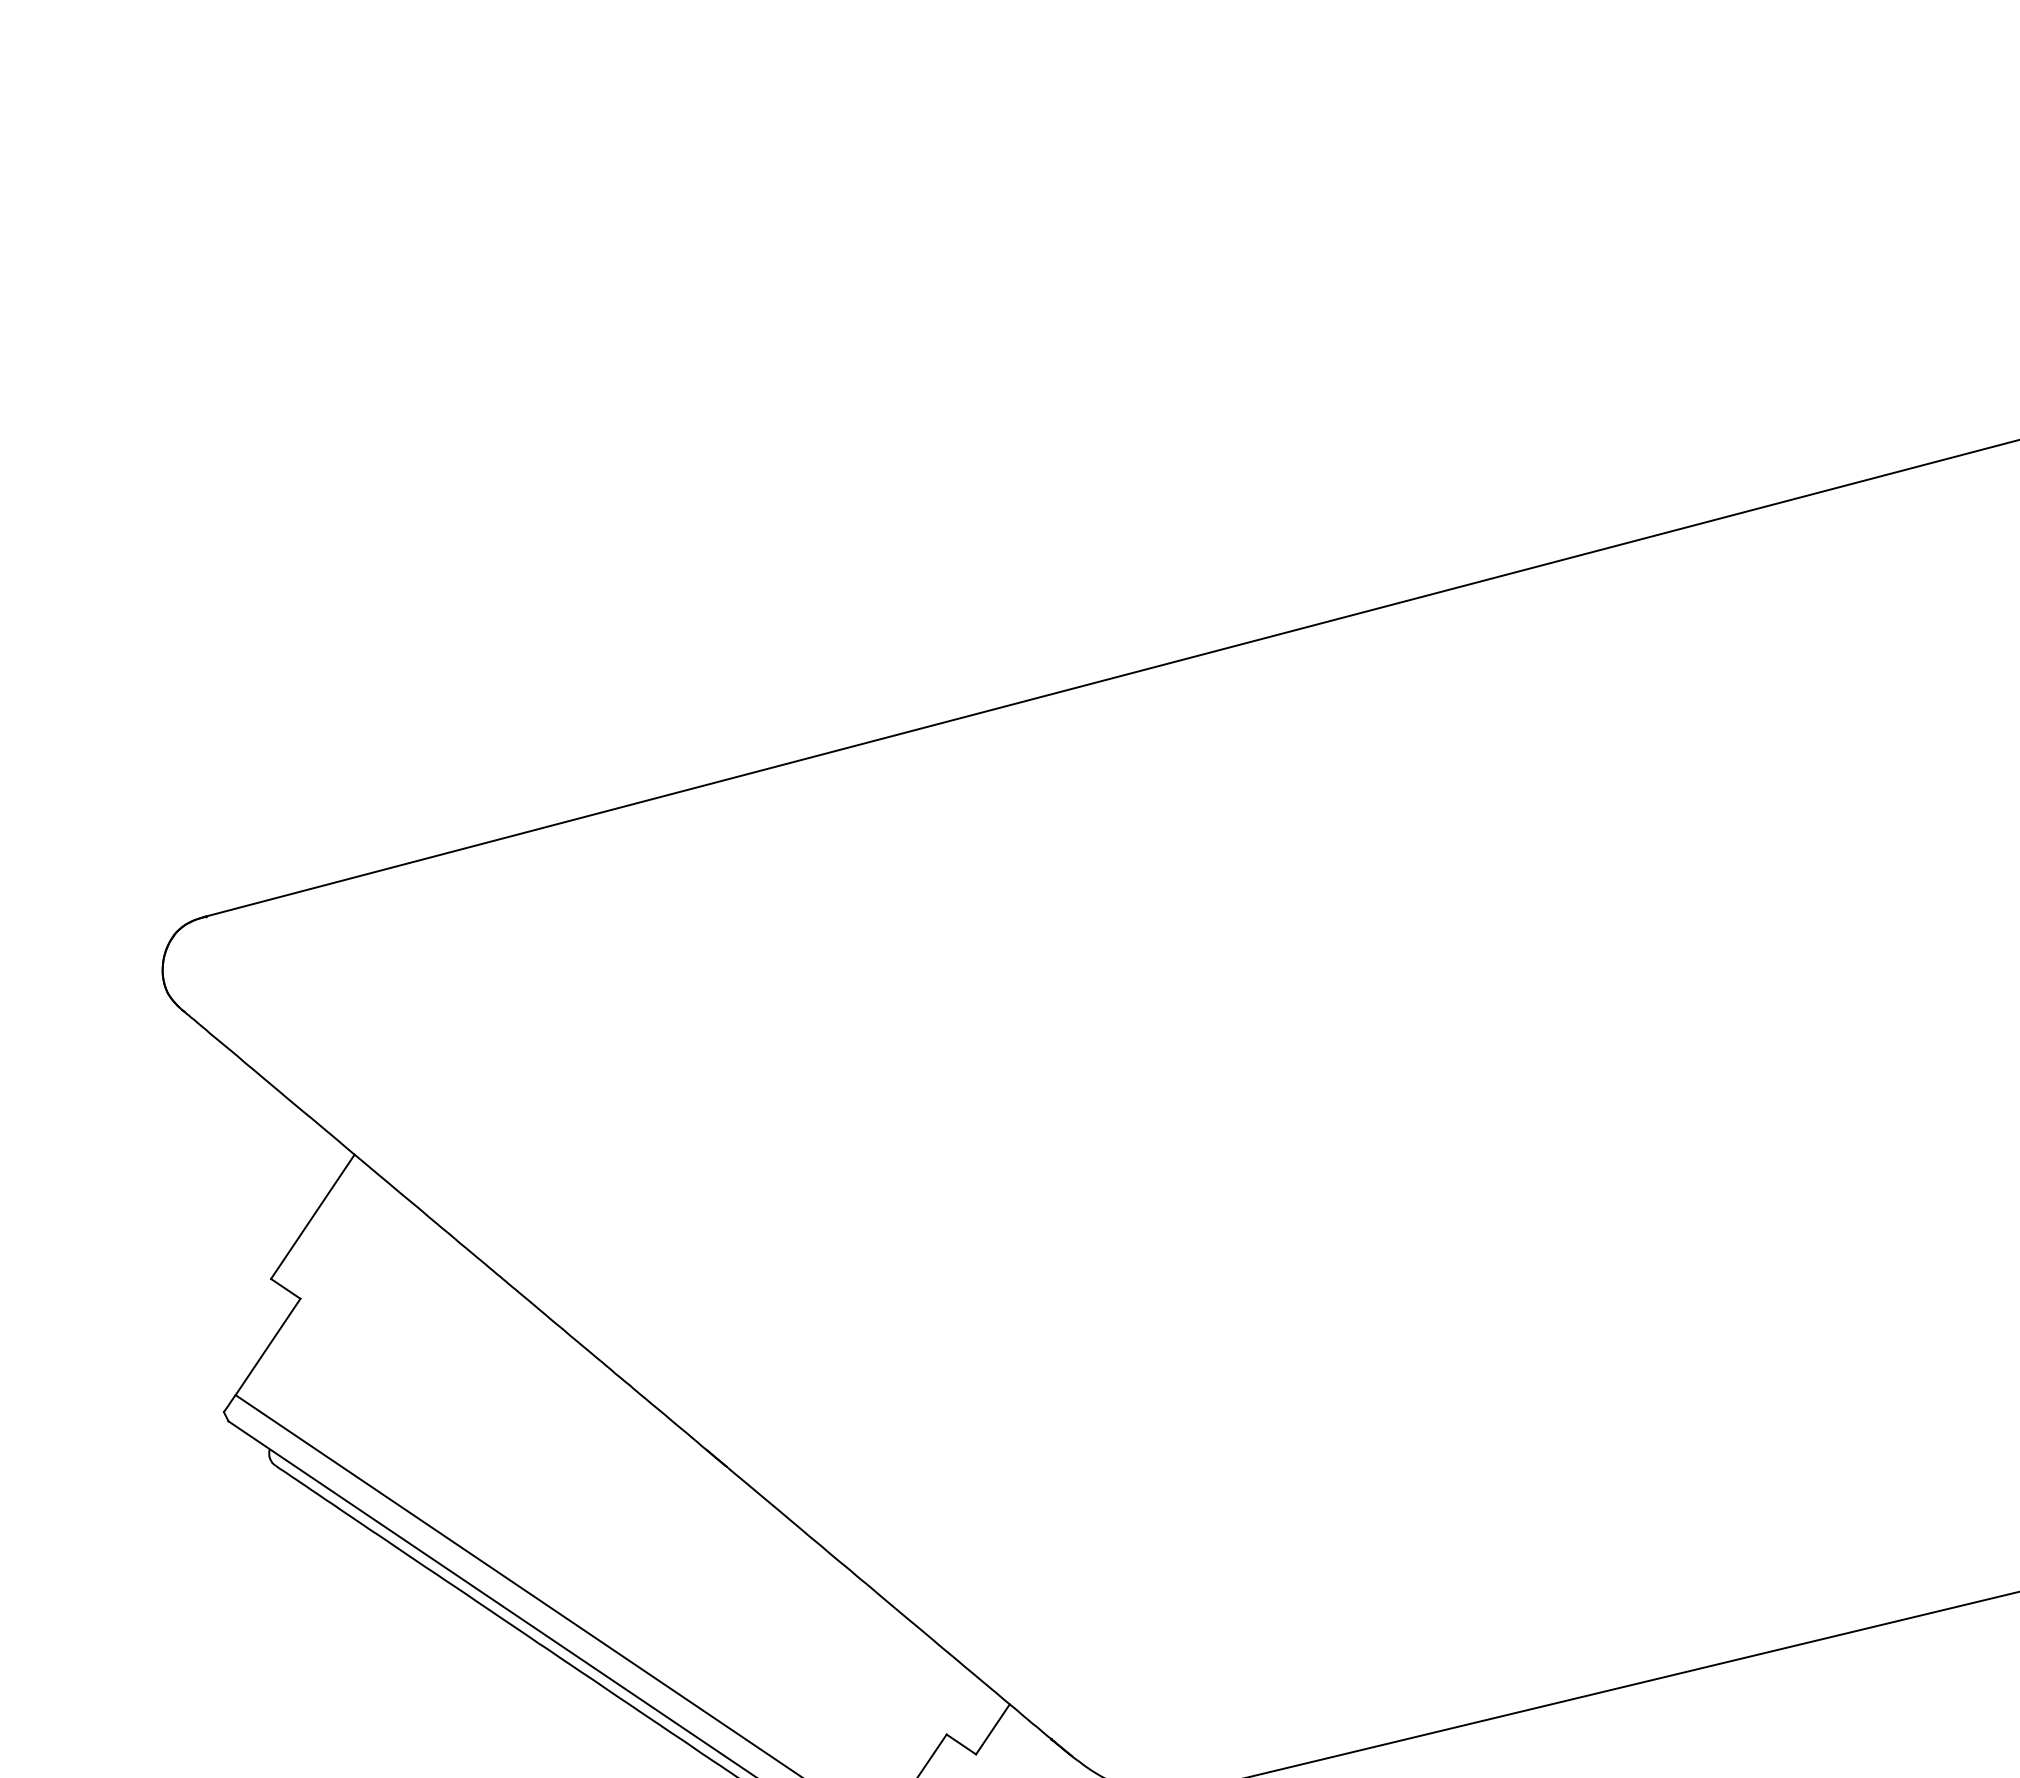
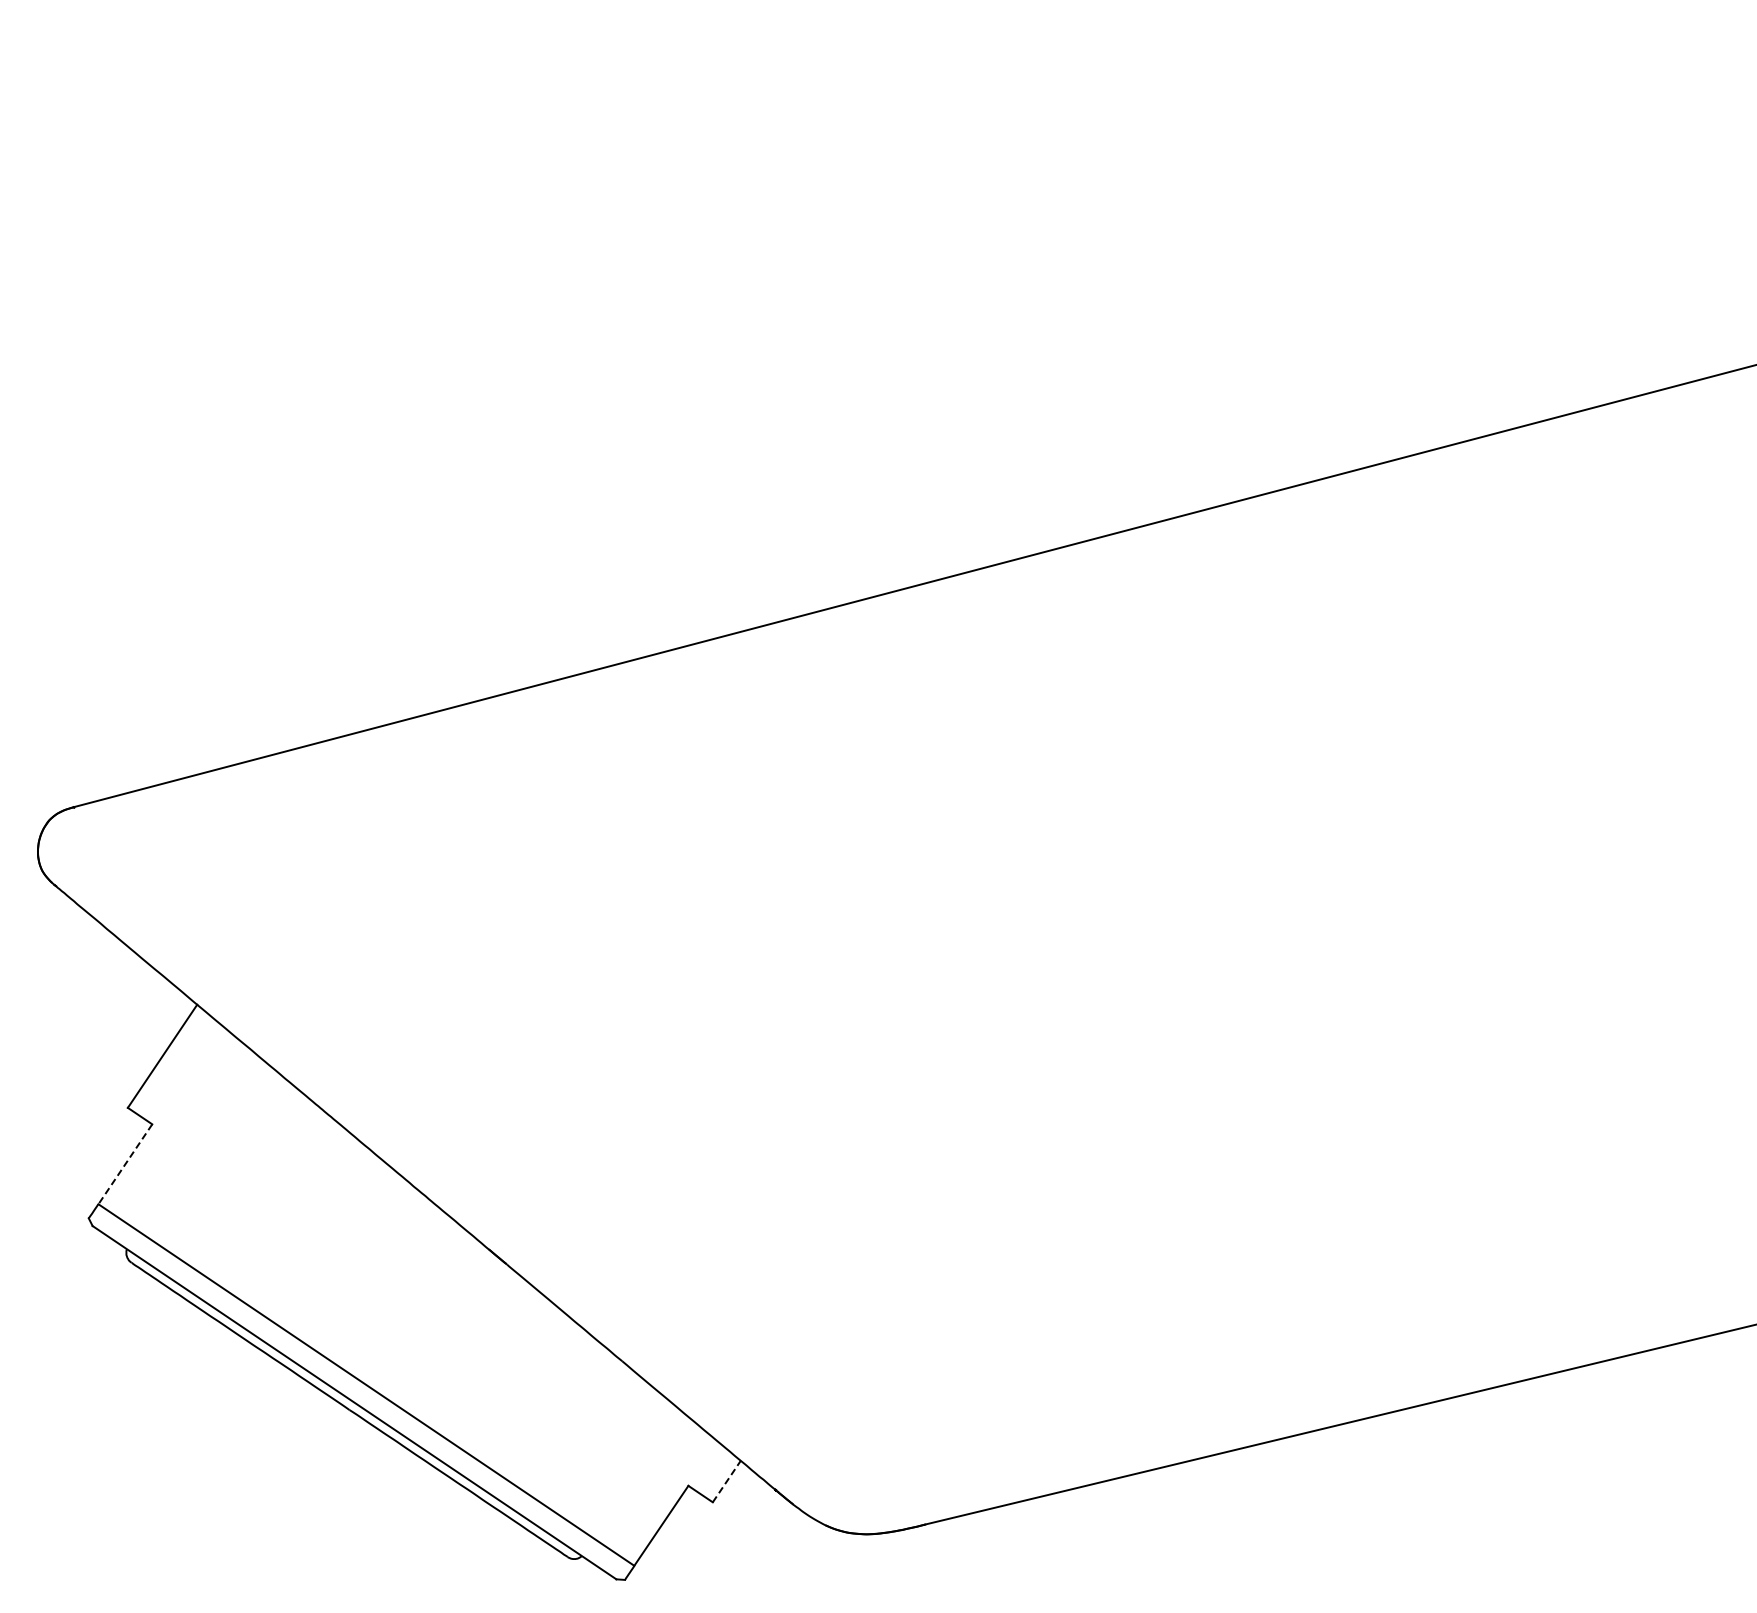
line: (268, 1347) -> (125, 1164), solid -> dashed
line: (992, 1729) -> (726, 1481), solid -> dashed

